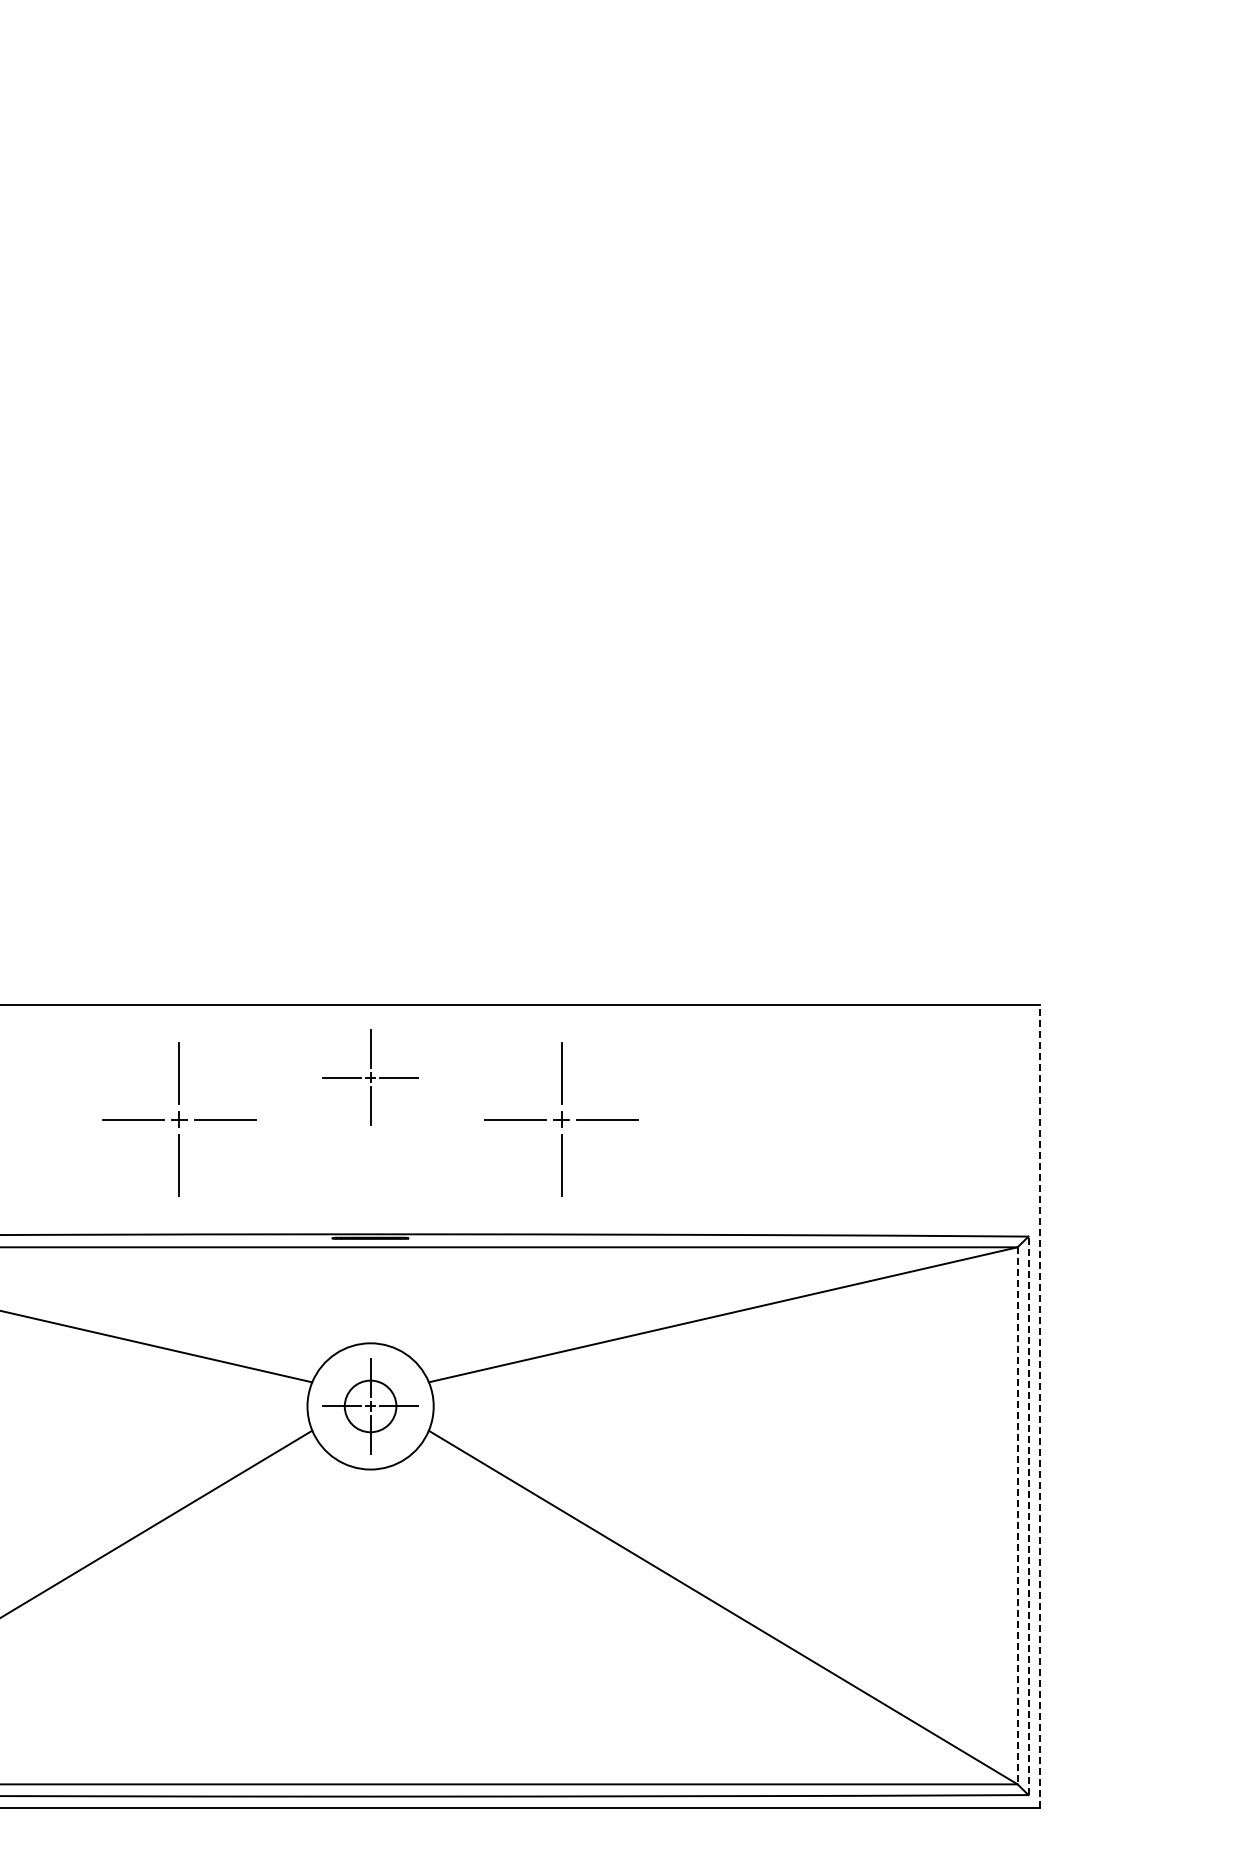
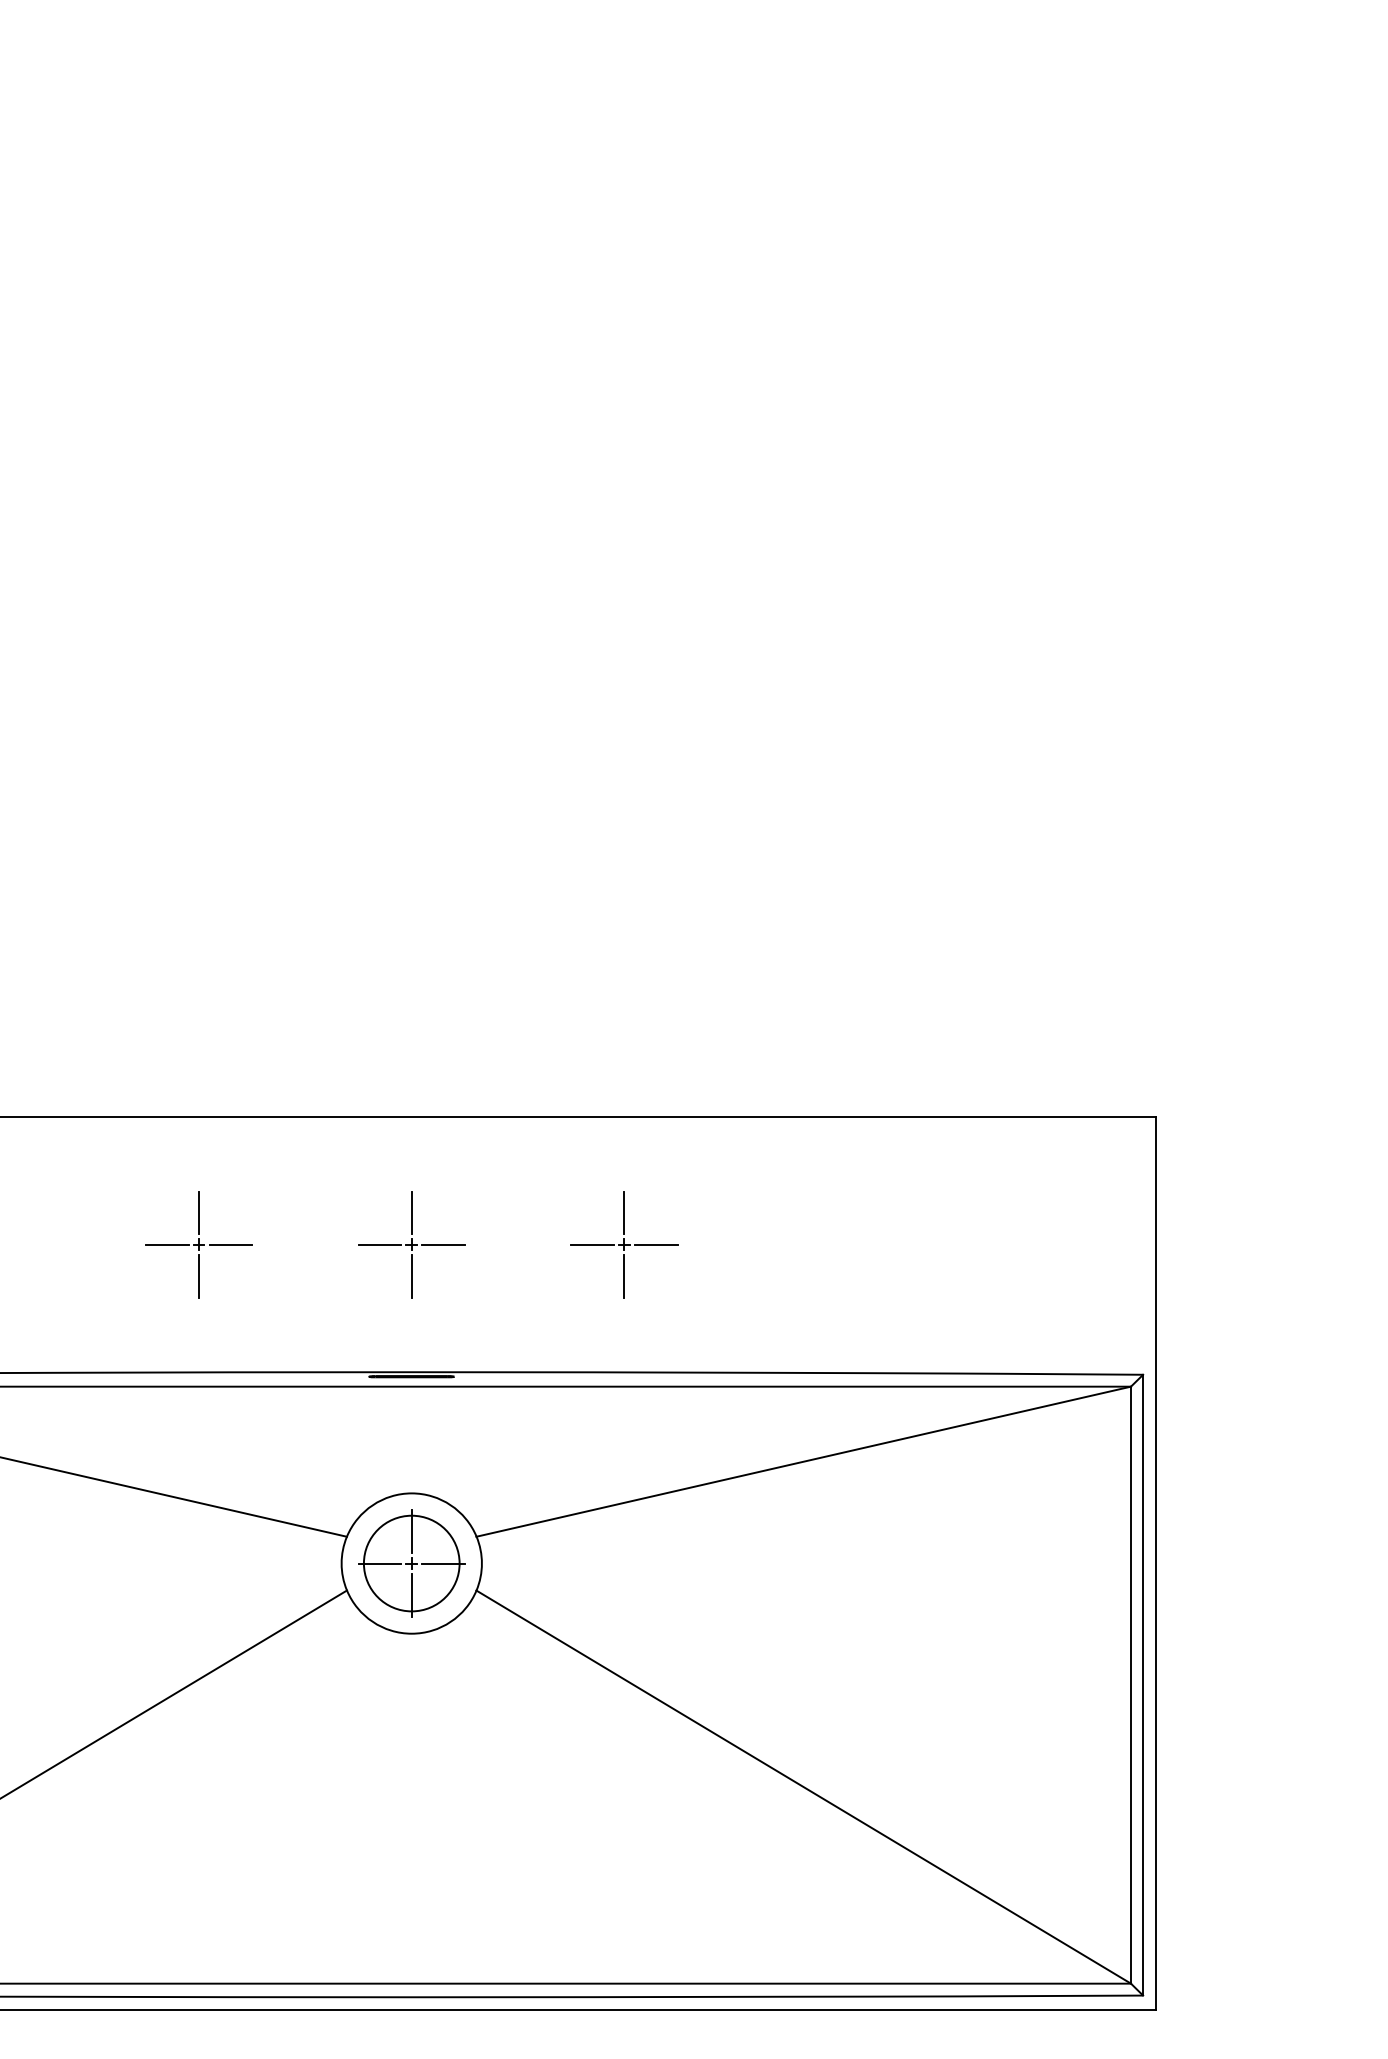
part: (370, 1077) -> (411, 1244), moved
part: (179, 1119) -> (199, 1244), size x0.62
part: (561, 1119) -> (623, 1244), size x0.62
circle: (370, 1406) -> (411, 1563), size x1.67
line: (1040, 1406) -> (1156, 1563), dashed -> solid
line: (1017, 1515) -> (1130, 1684), dashed -> solid
line: (1028, 1515) -> (1143, 1684), dashed -> solid

